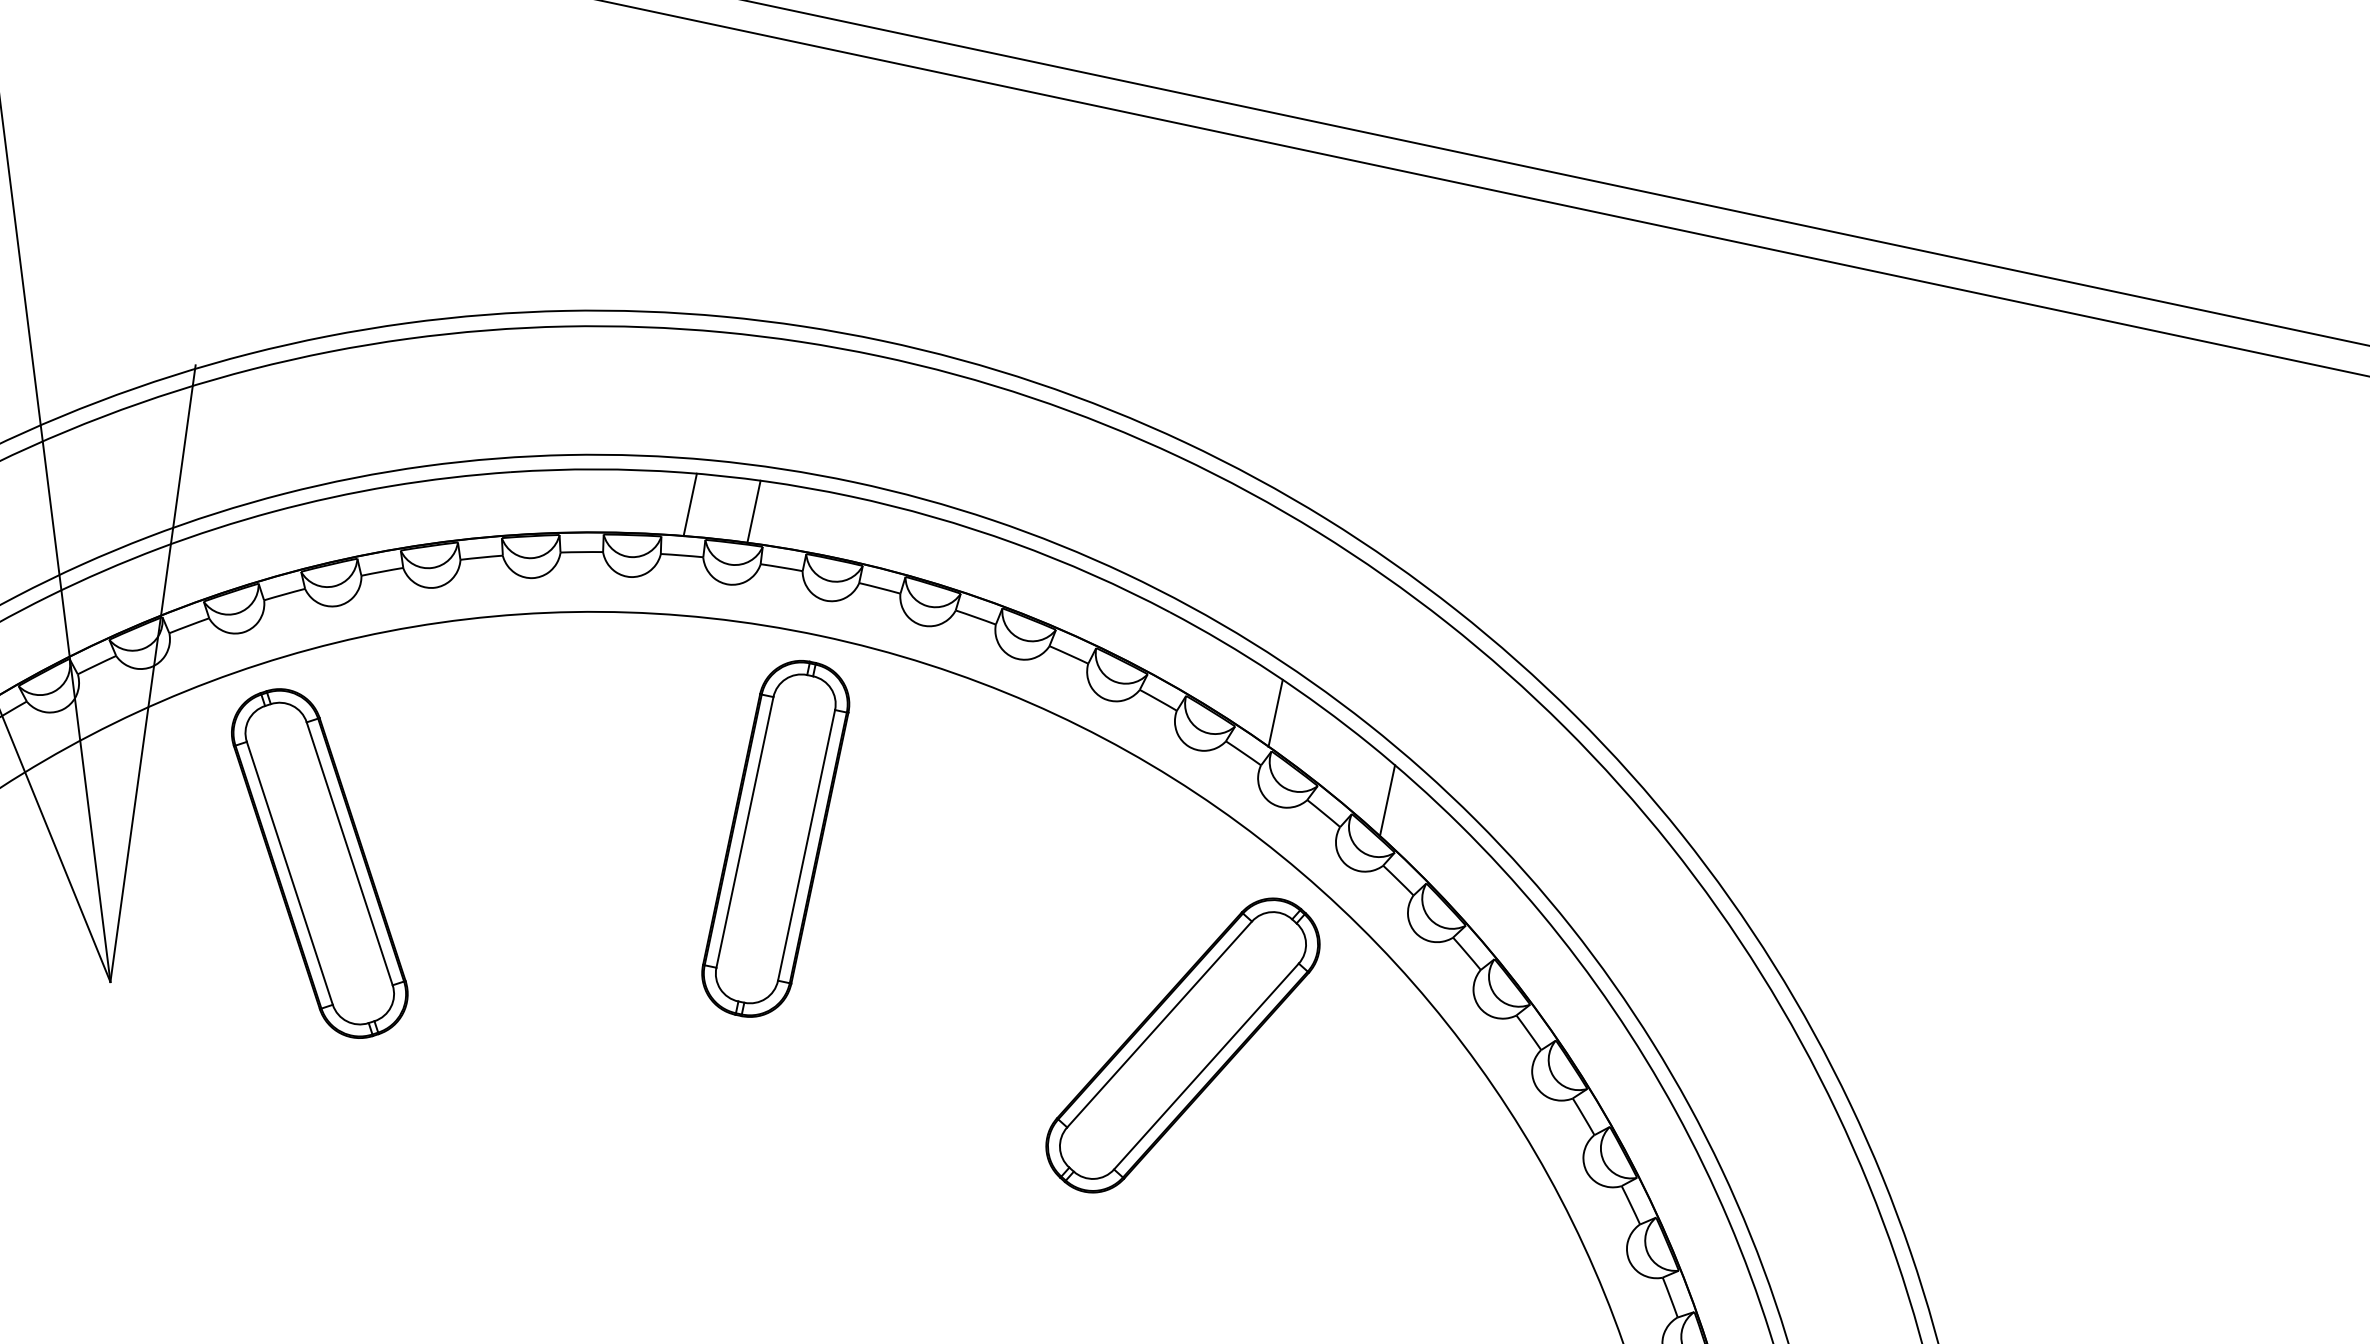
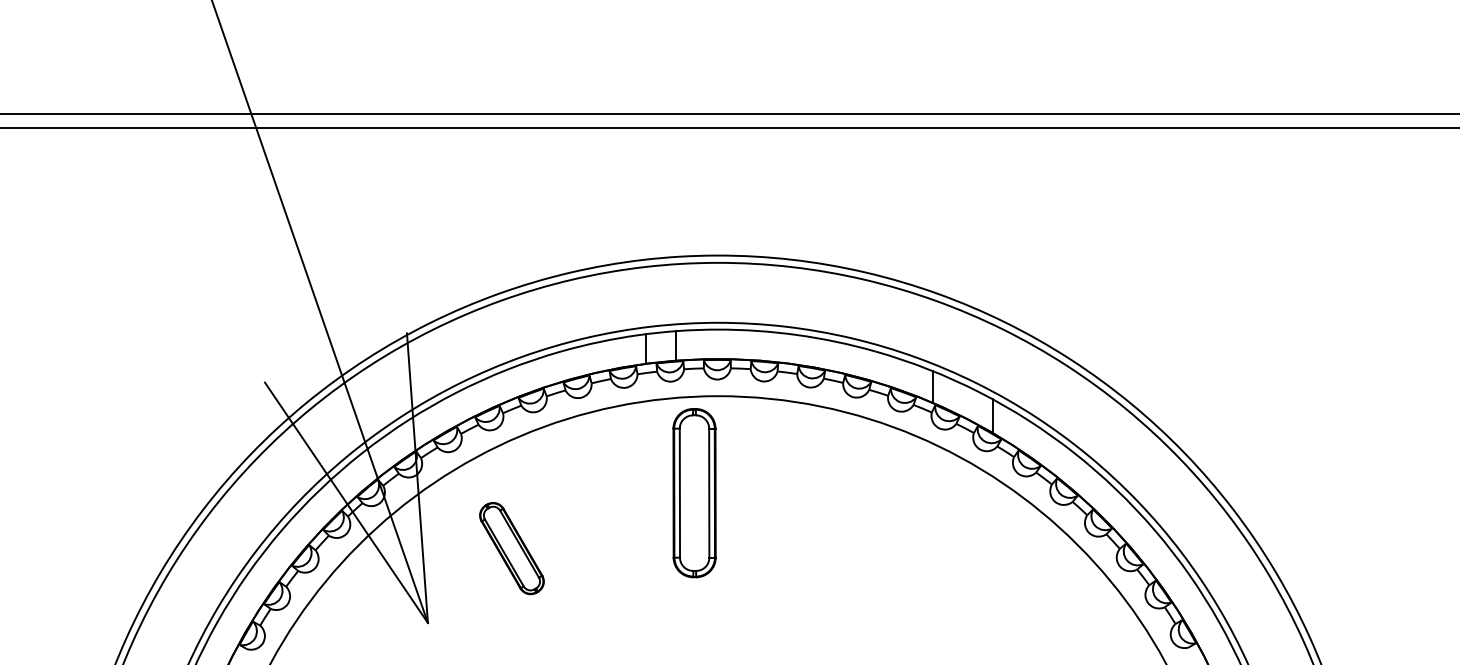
part: (775, 839) -> (694, 493), moved
part: (318, 863) -> (511, 548), size x0.6
part: (1183, 1044) -> (923, 547), removed

